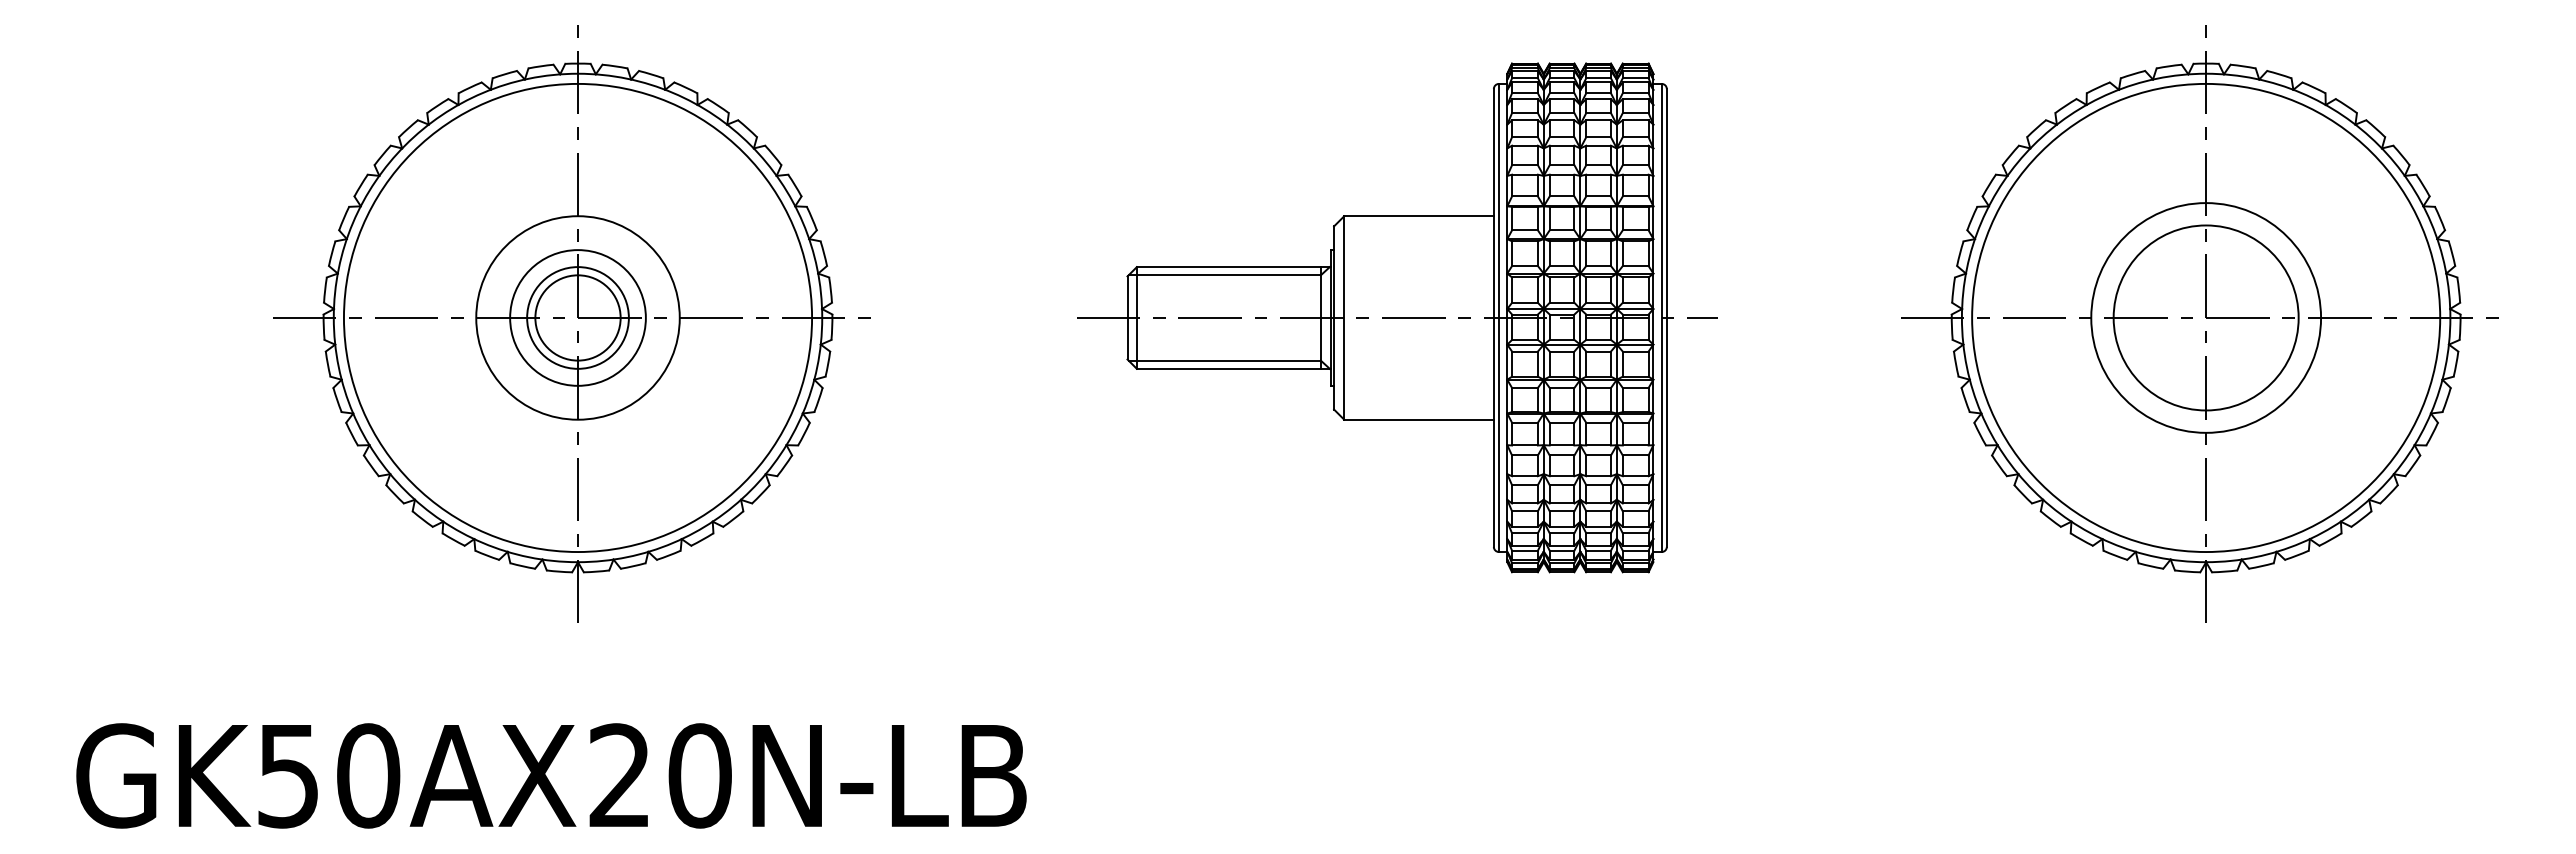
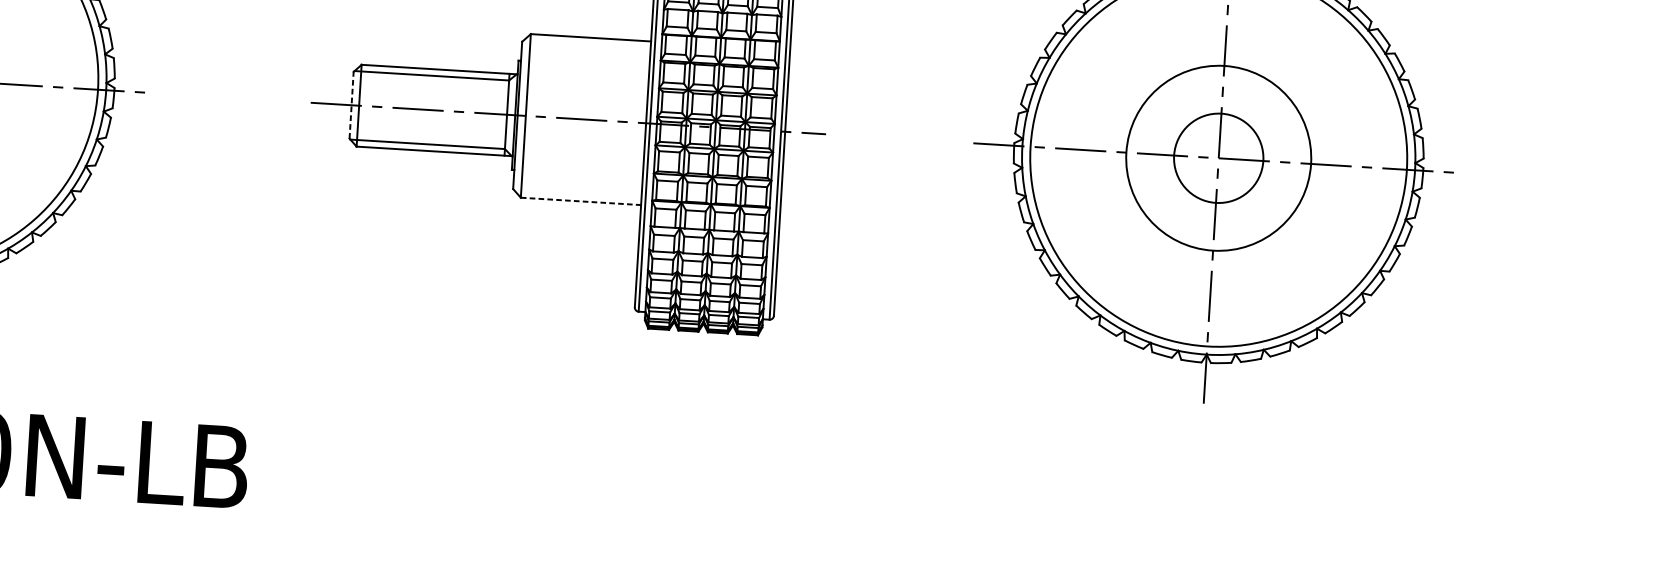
line: (1127, 317) -> (351, 104), solid -> dashed
circle: (2205, 317) -> (1218, 157), size x0.6
line: (1419, 419) -> (581, 201), solid -> dashed

